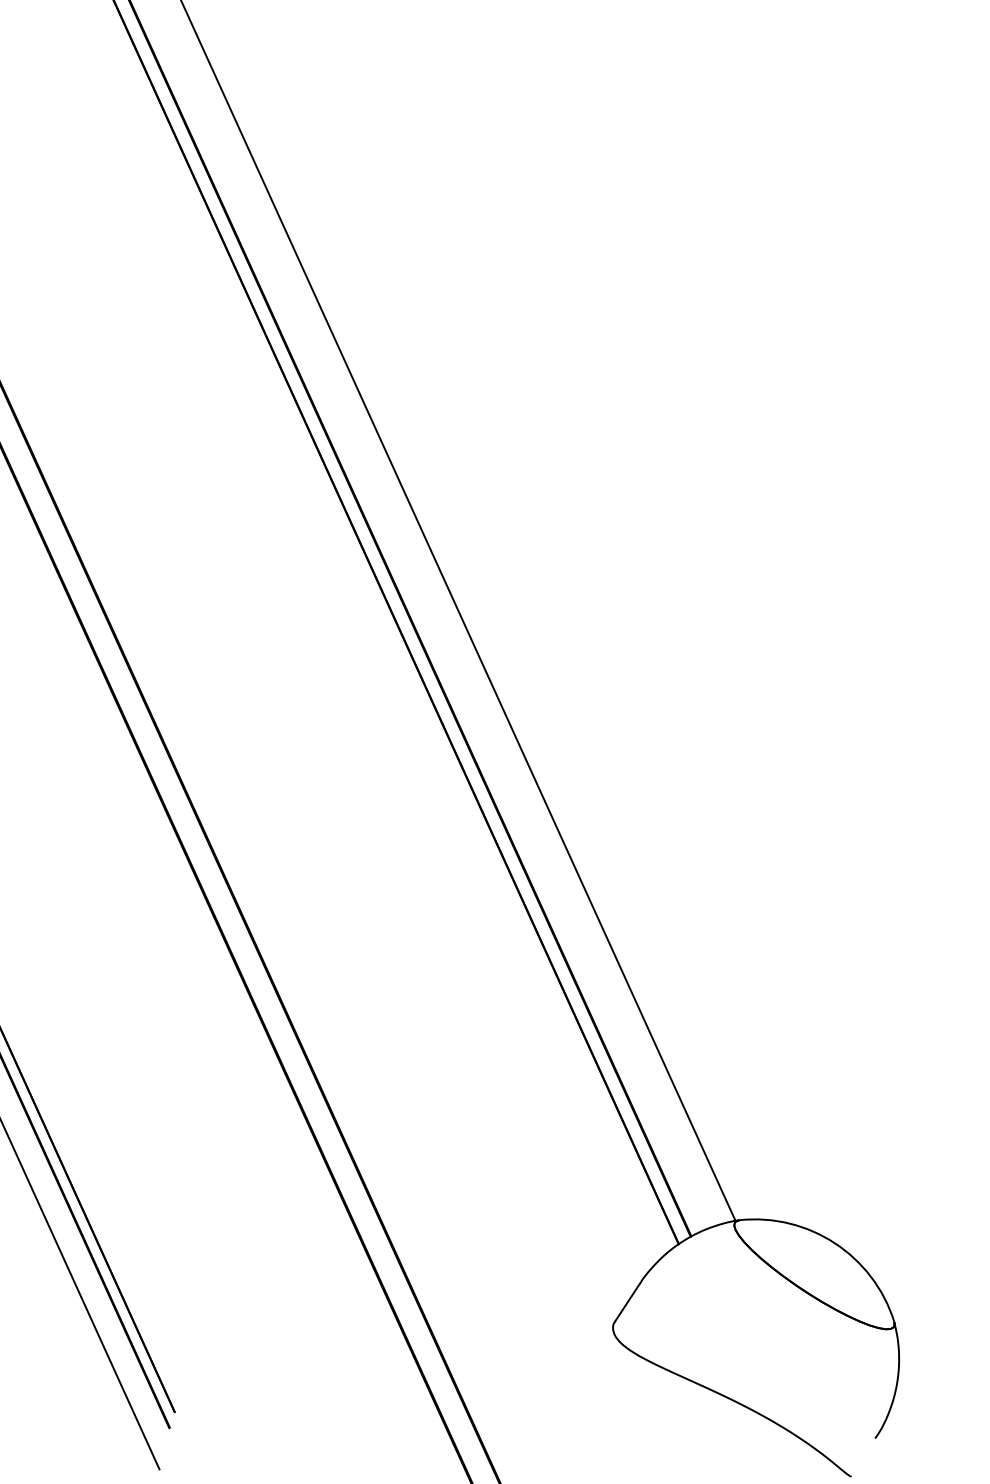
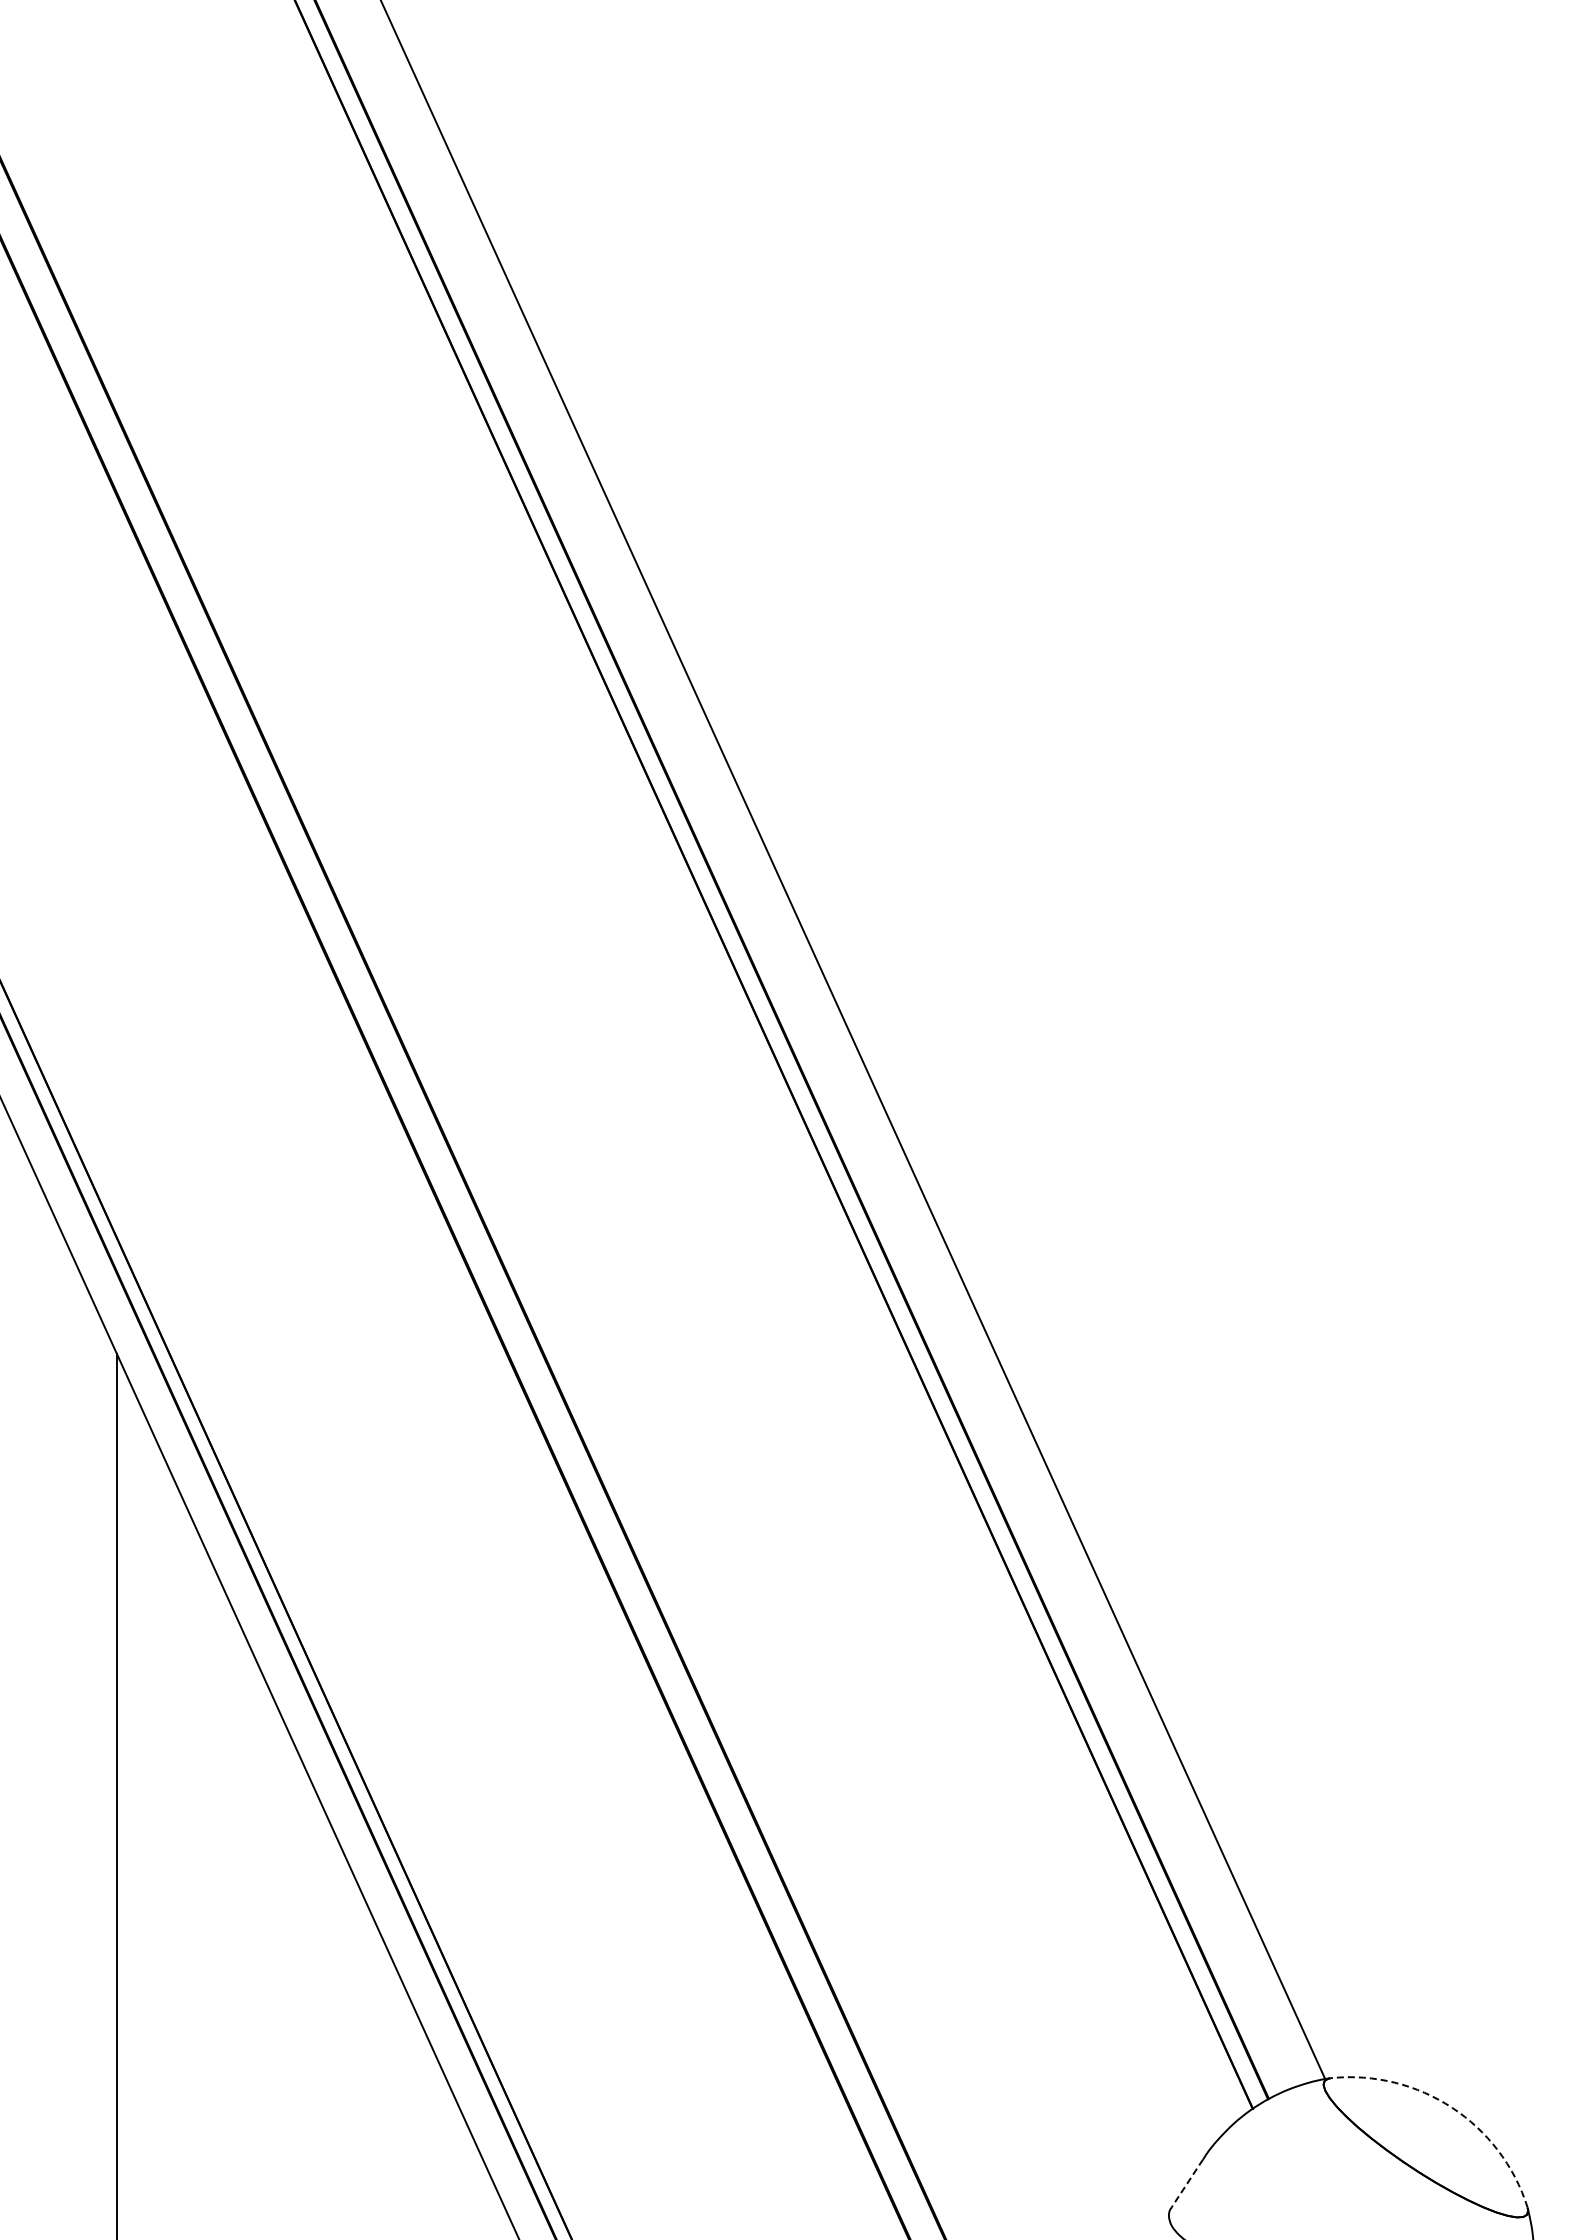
arc: (835, 1243) -> (1452, 2107), solid -> dashed
line: (627, 1302) -> (1187, 2183), solid -> dashed

